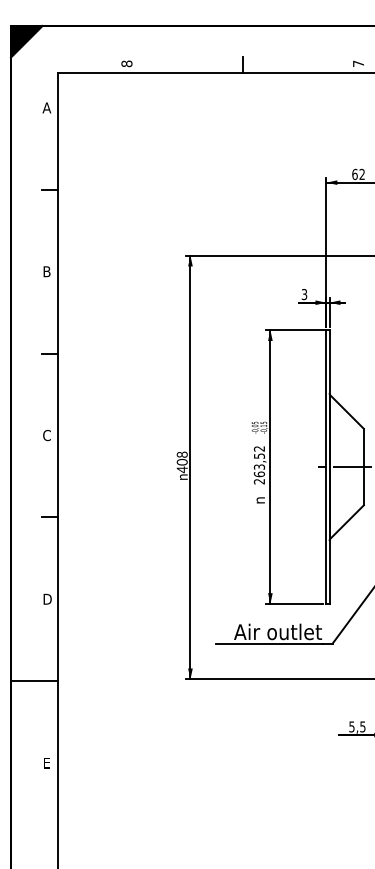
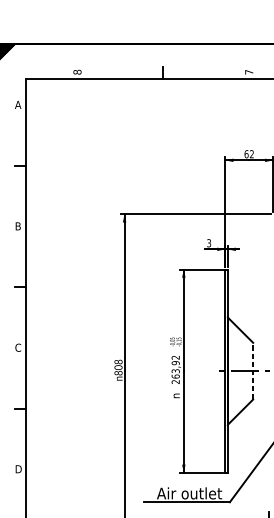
text: (258, 455) -> (175, 362), 263,52 -> 263,92
line: (363, 466) -> (252, 370), solid -> dashed
text: (181, 469) -> (117, 372), 408 -> 808

